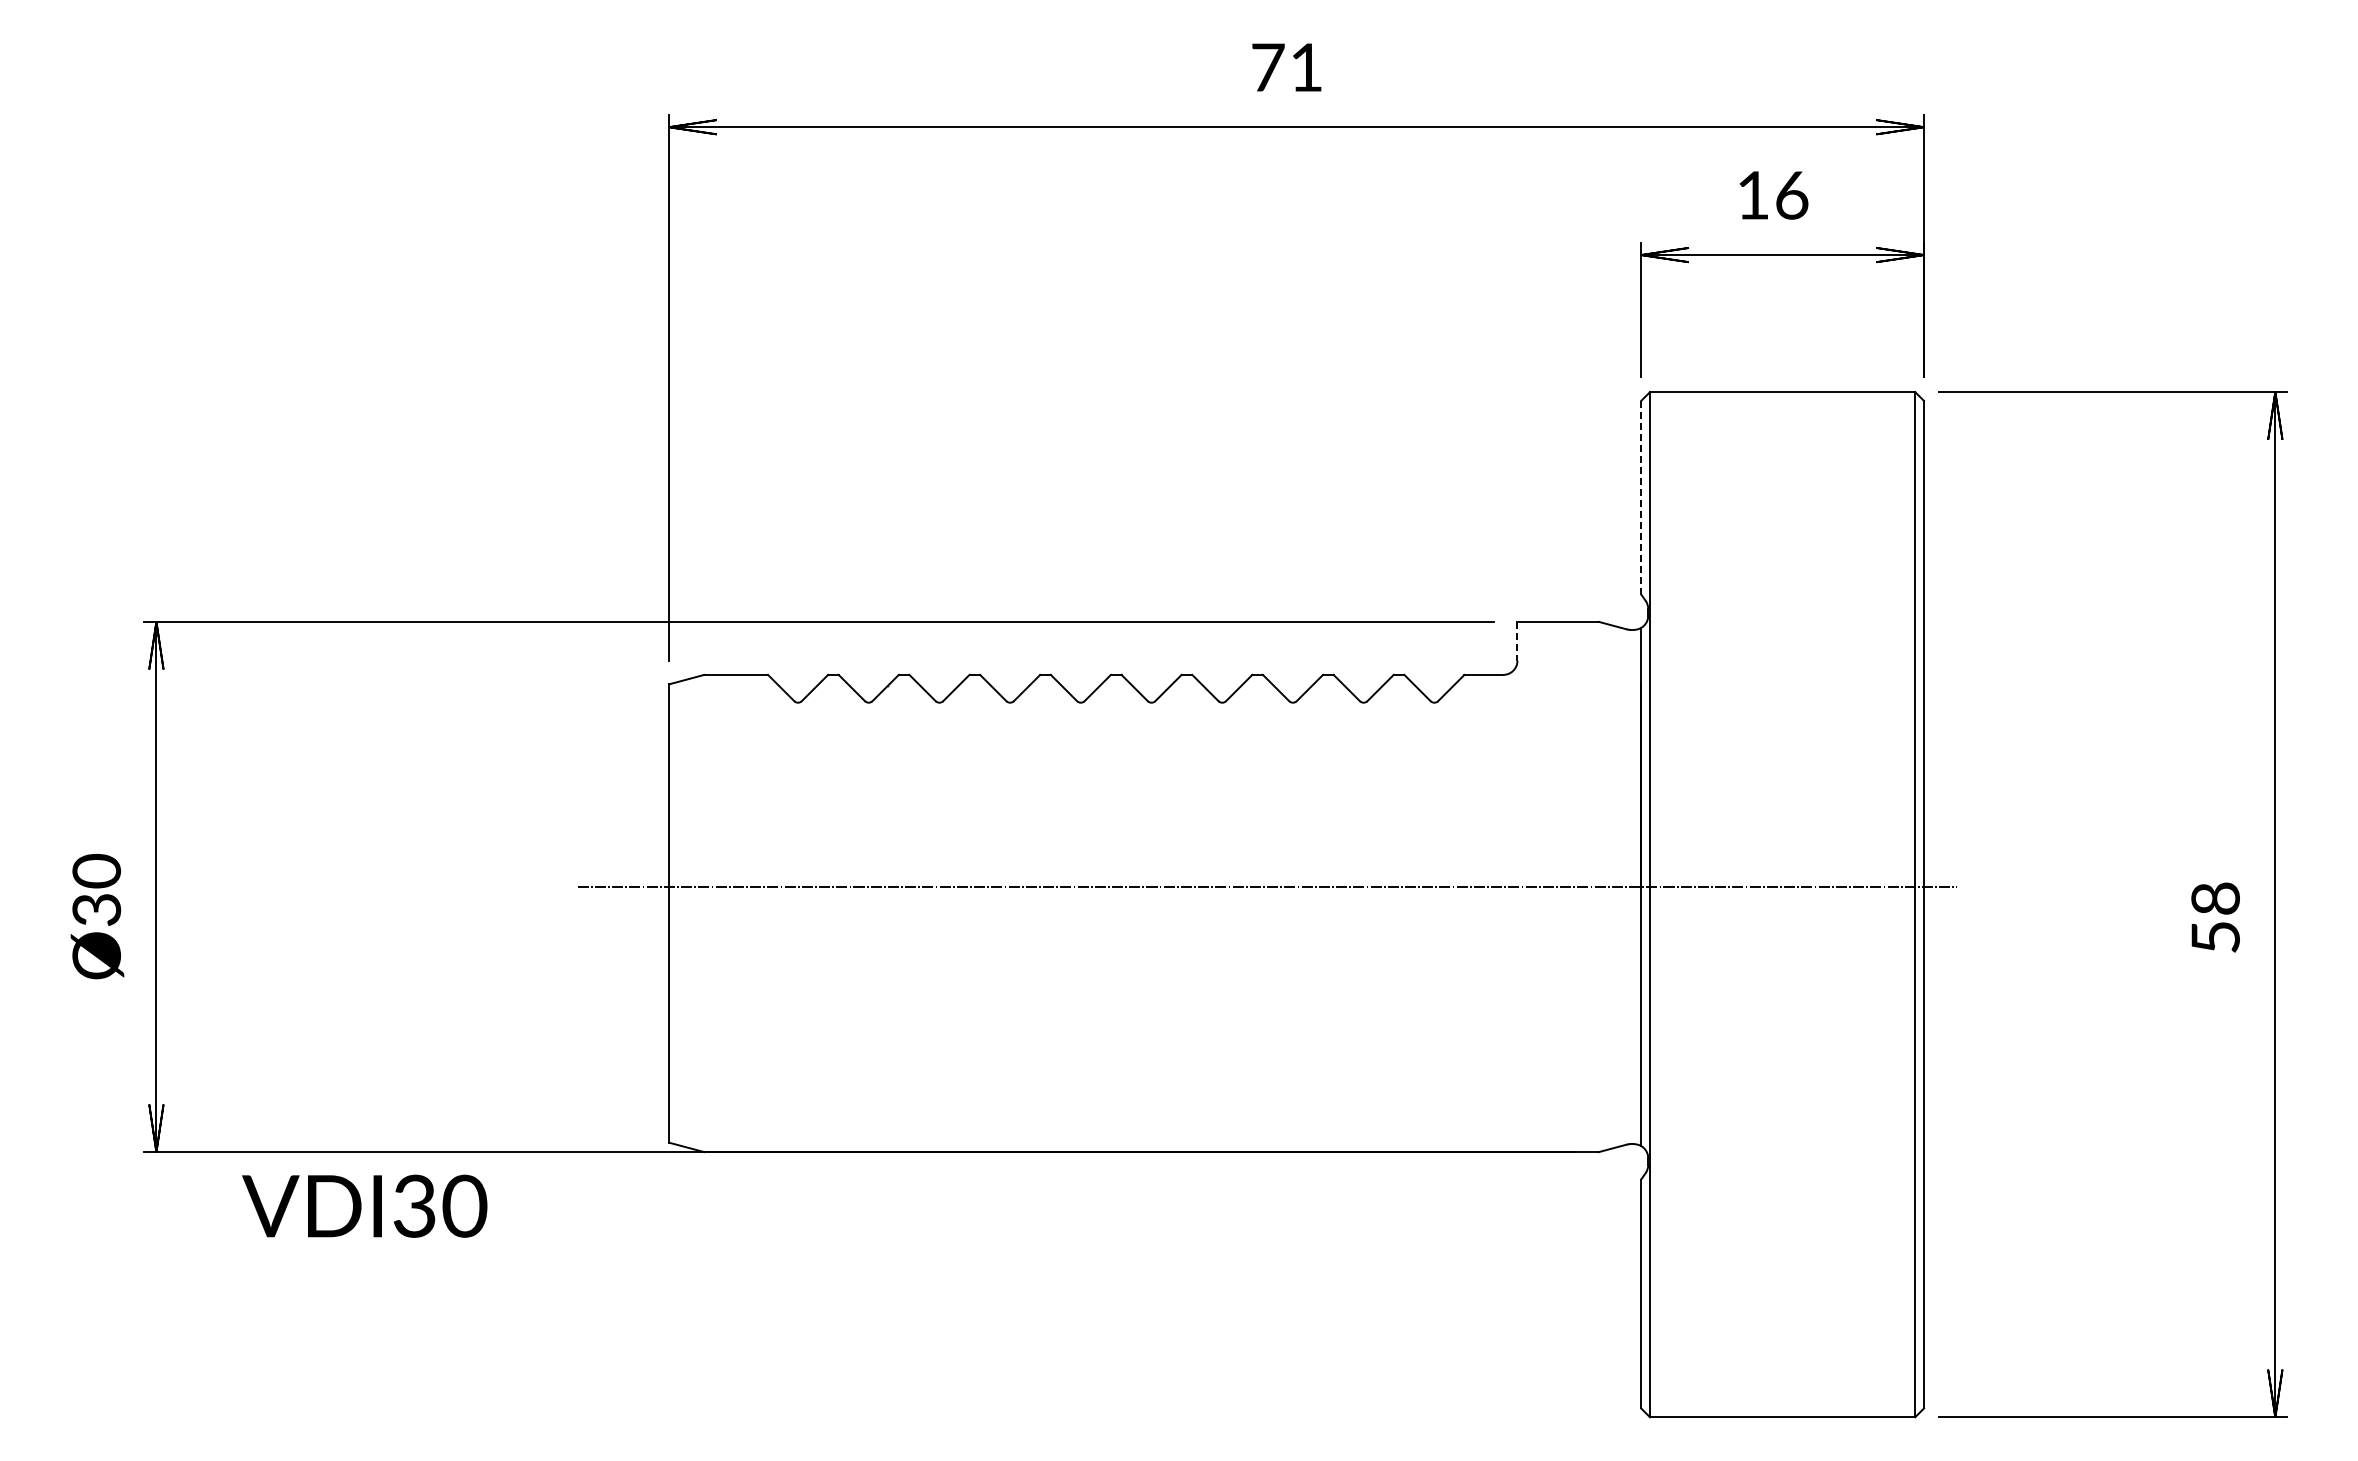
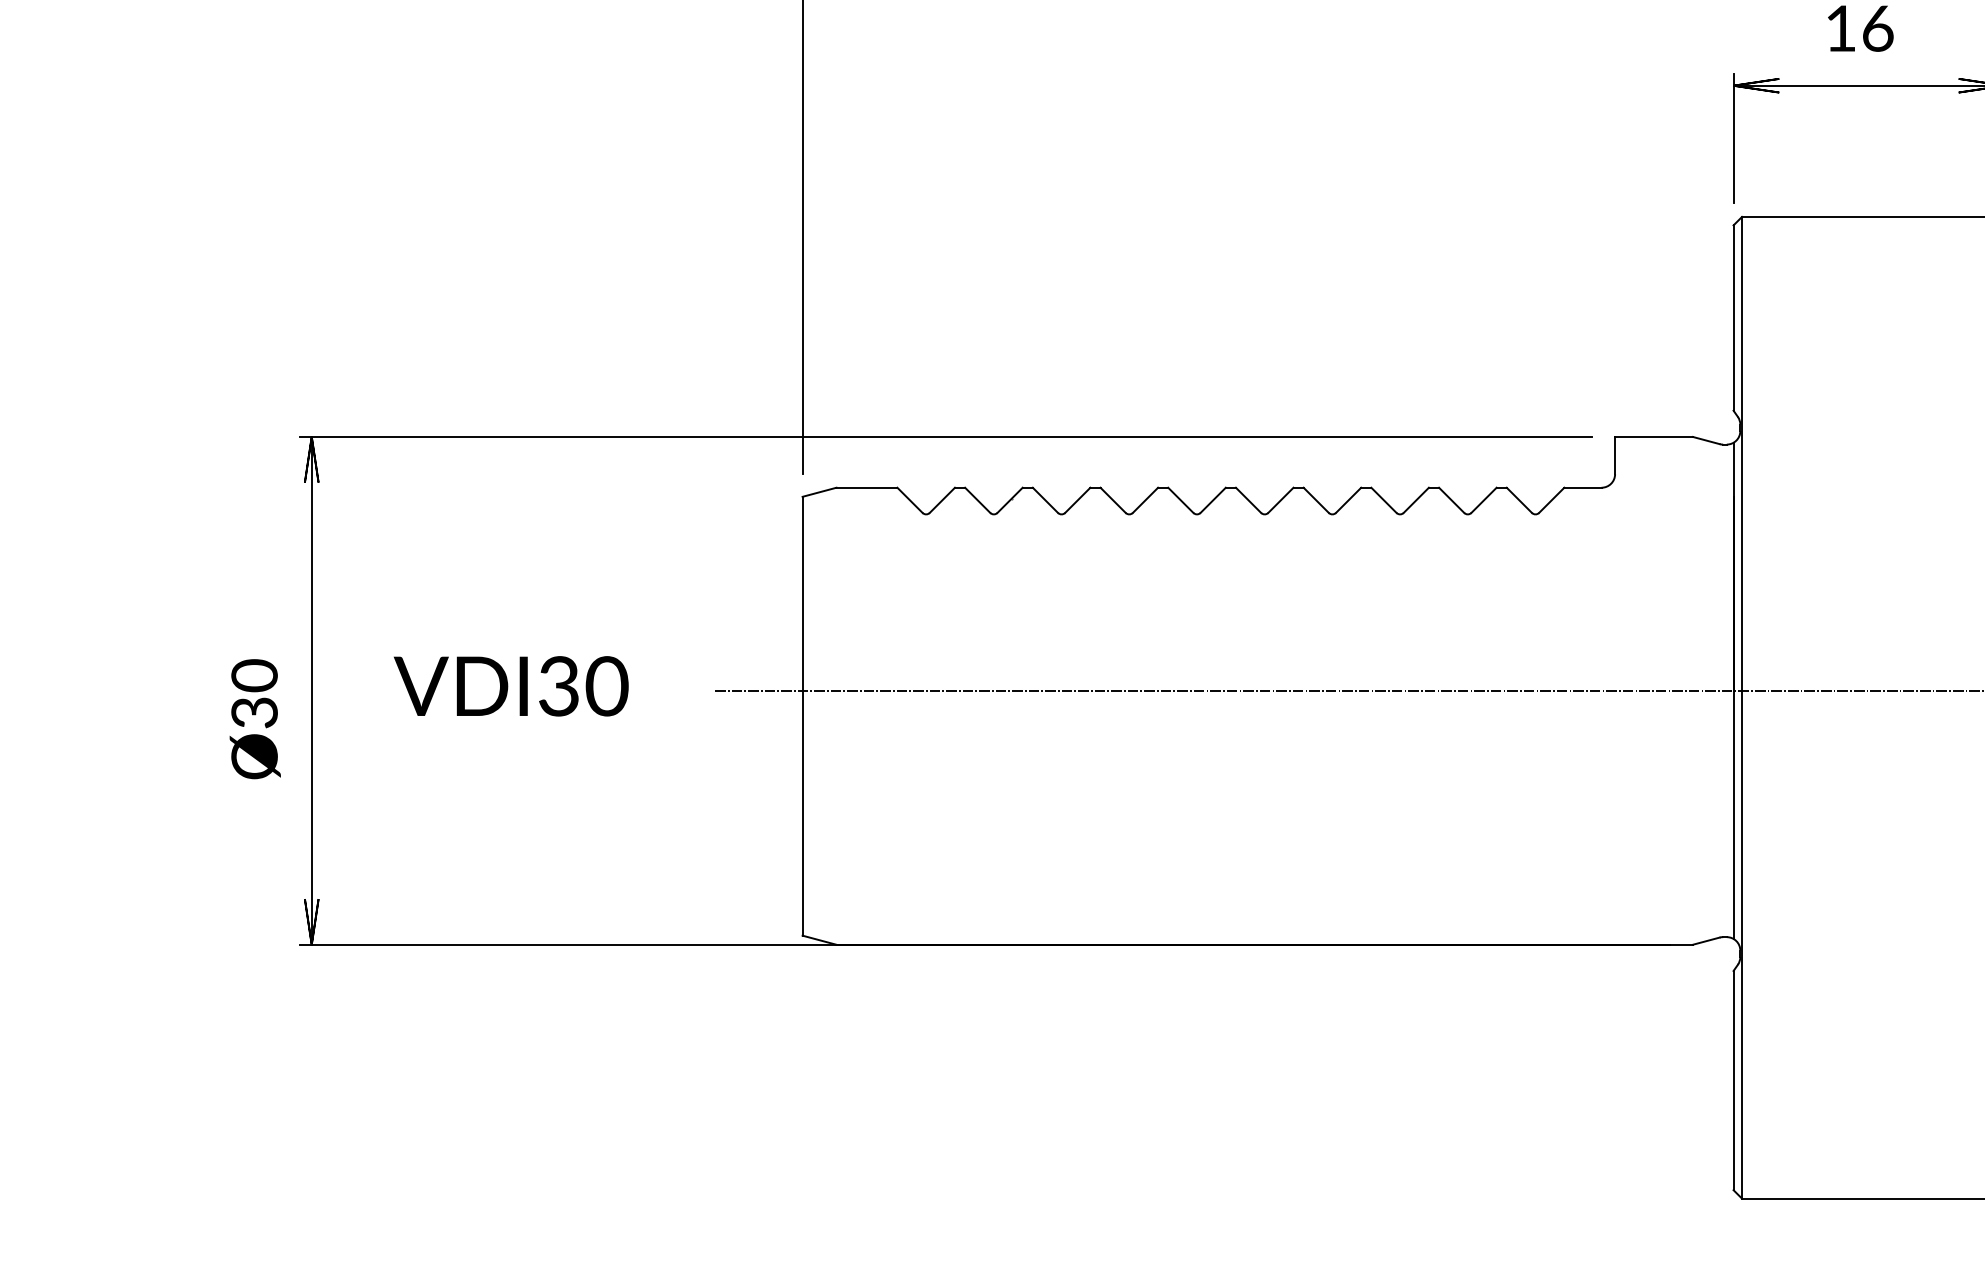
line: (1641, 497) -> (1733, 317), dashed -> solid
line: (1517, 641) -> (1615, 455), dashed -> solid
text: (364, 1205) -> (511, 685), moved

